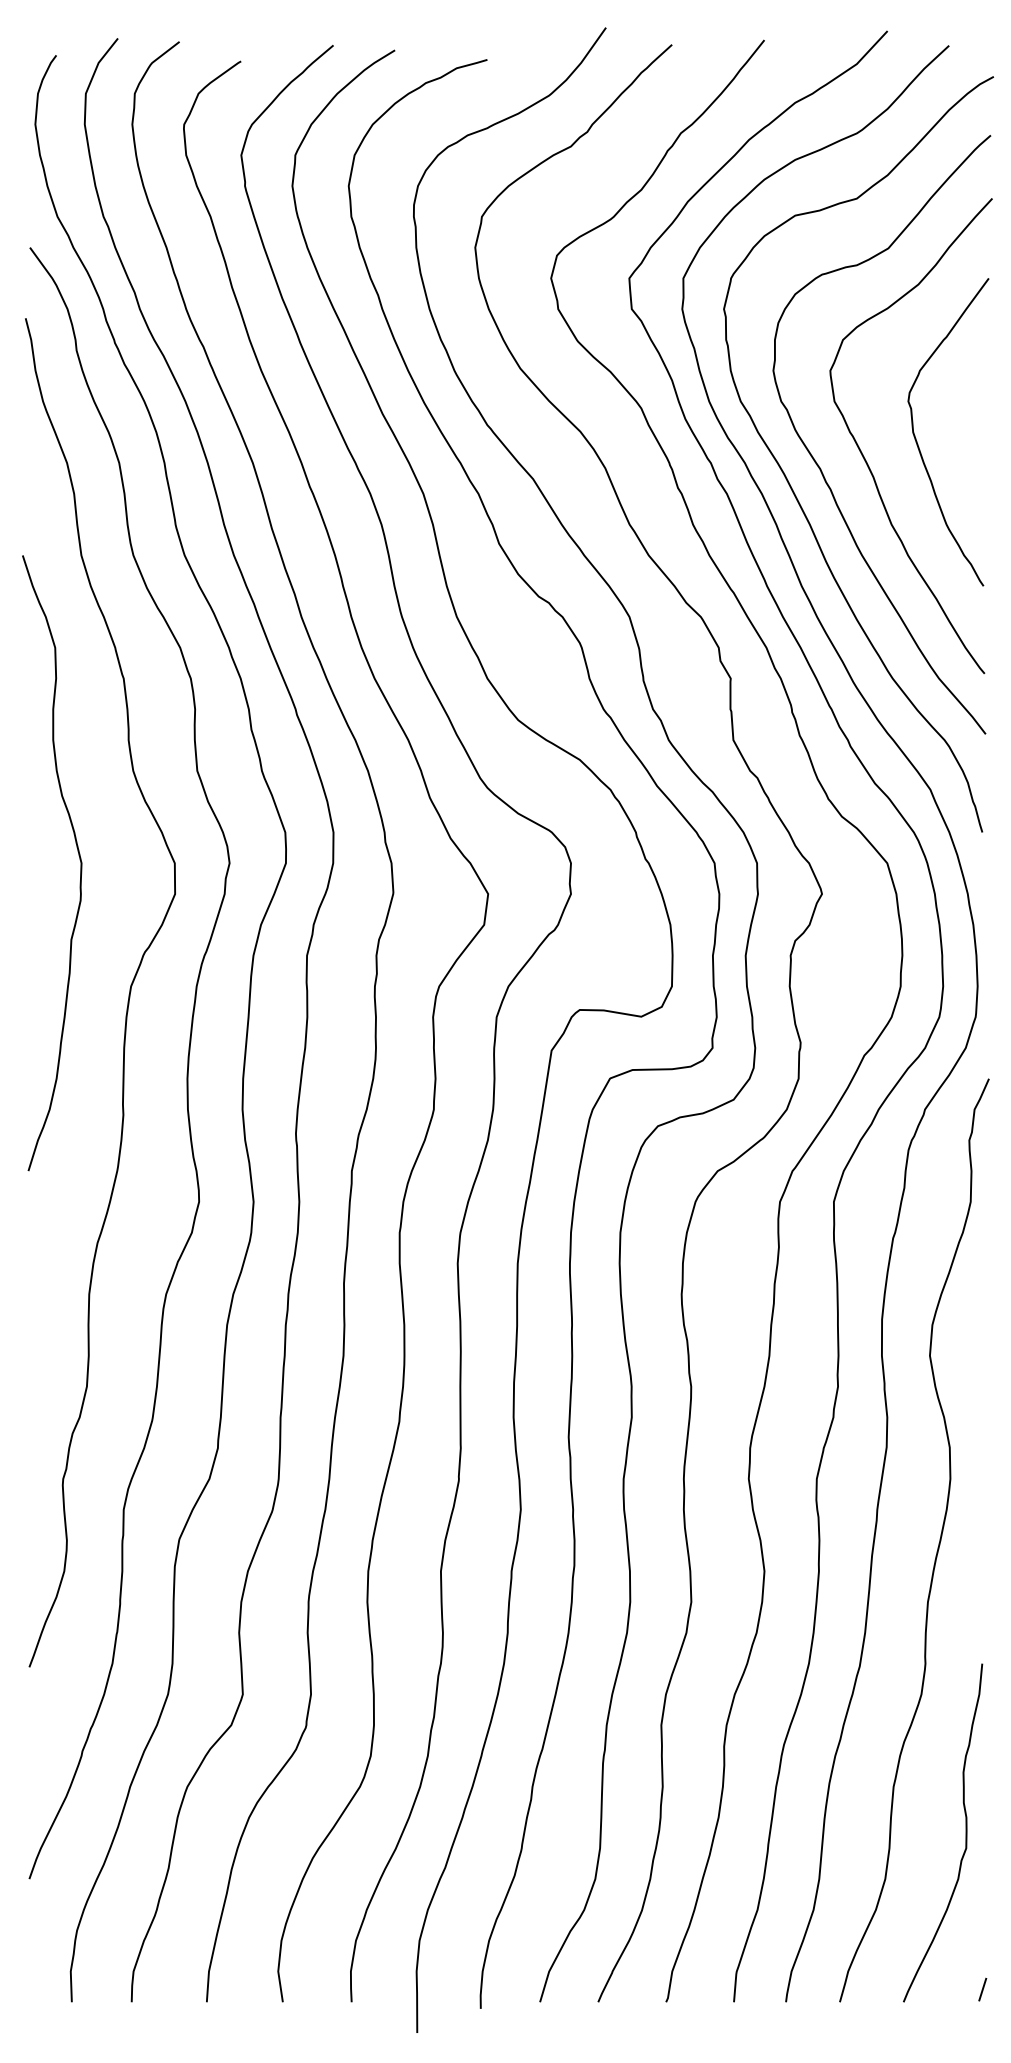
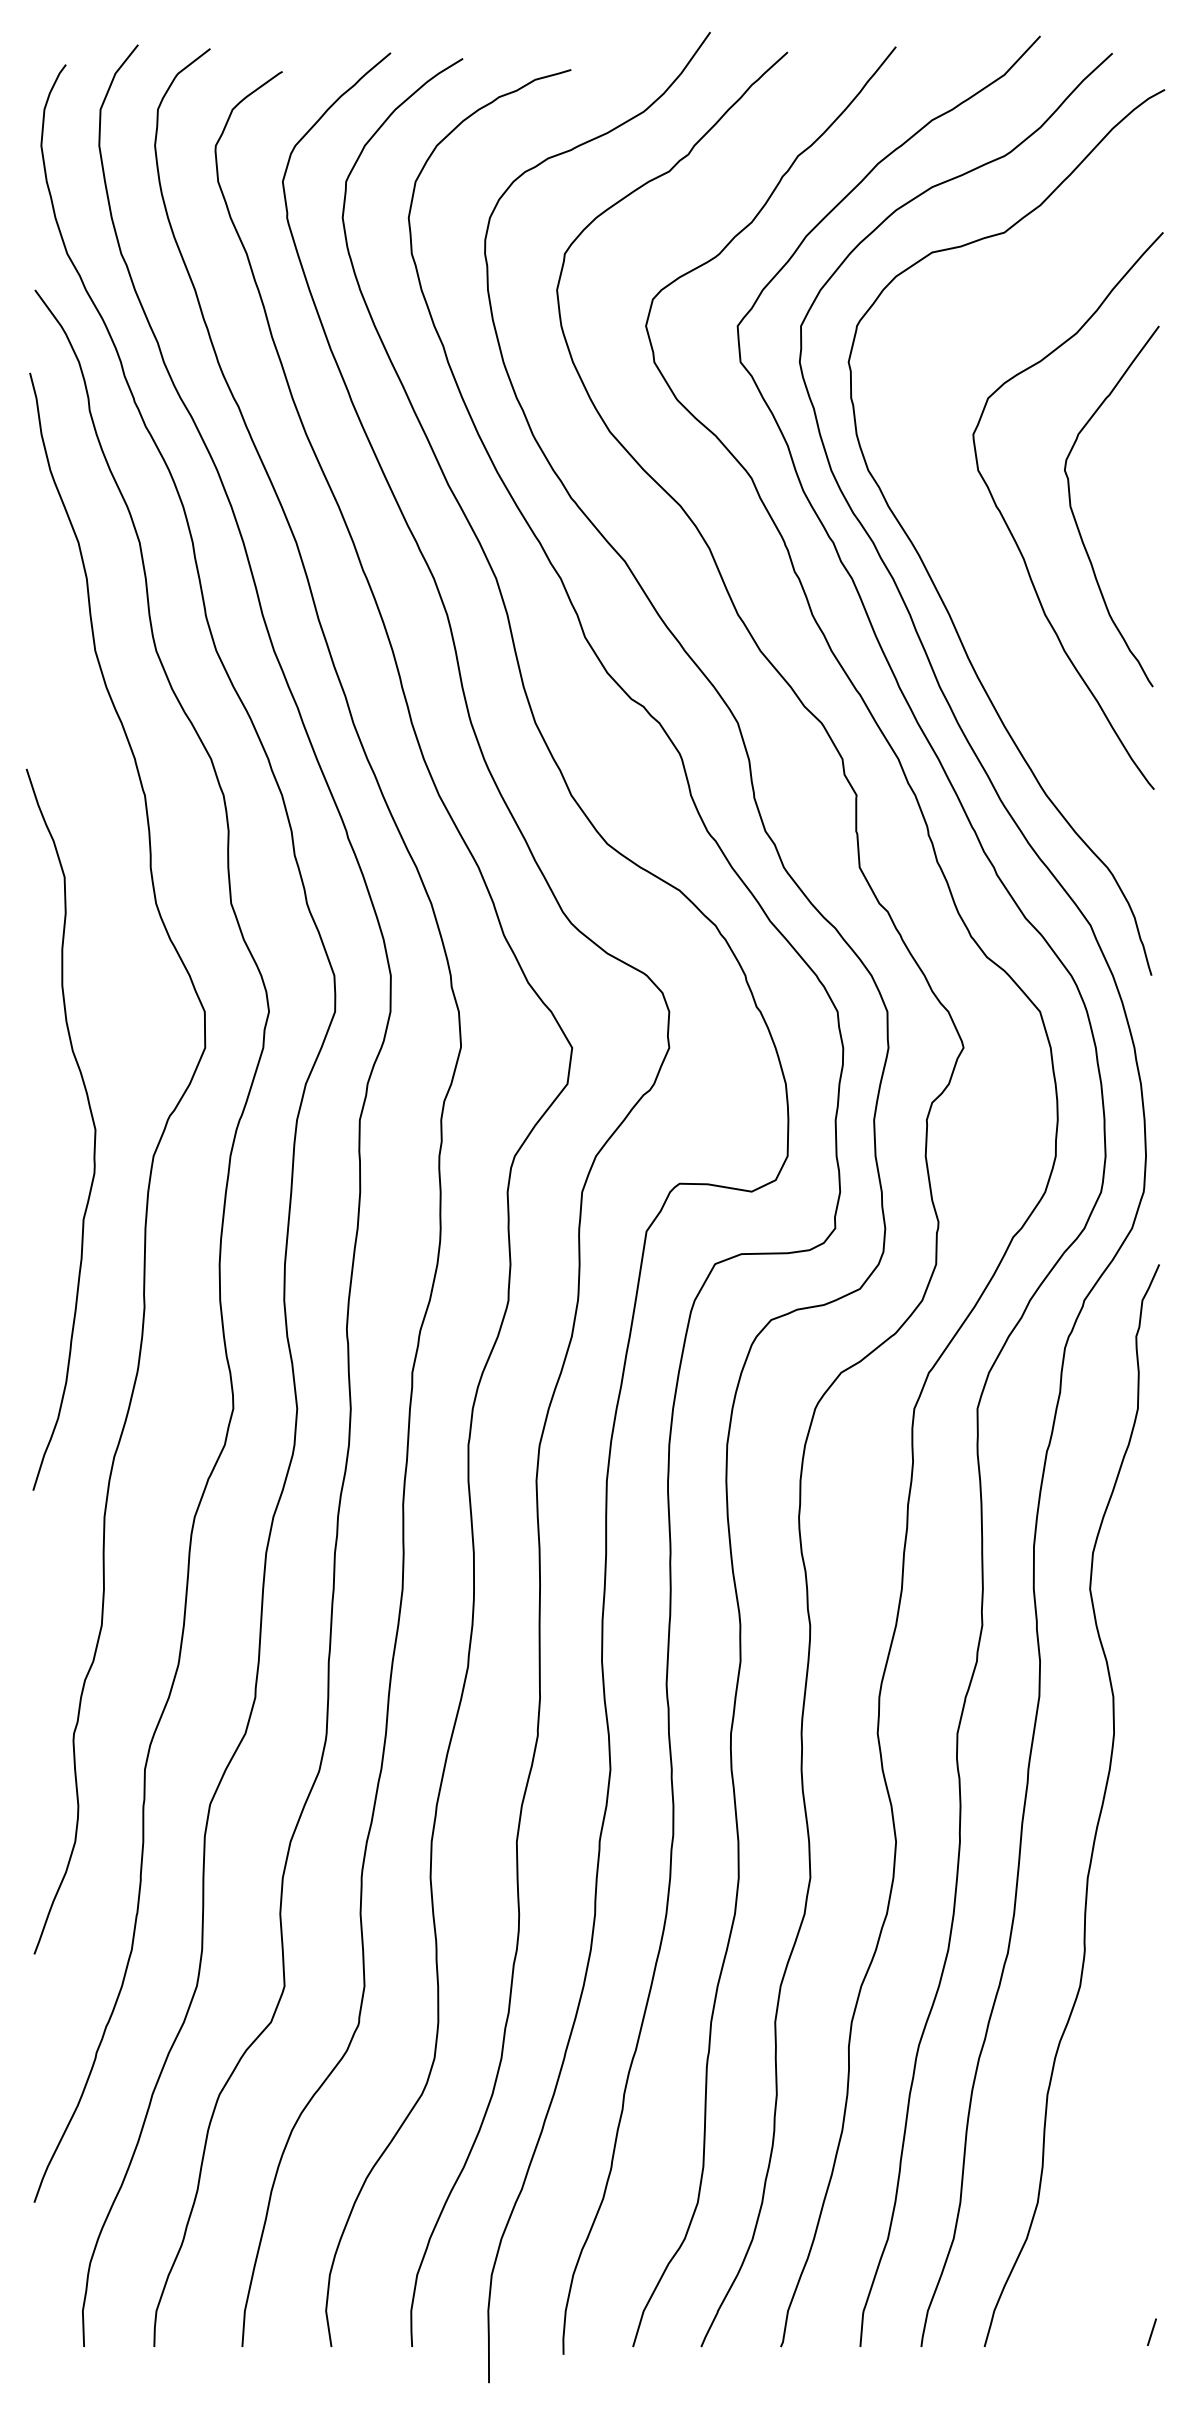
curve: (820, 467) -> (961, 547), removed
curve: (79, 857) -> (92, 1122), moved
curve: (966, 1832) -> (1132, 2148), removed

